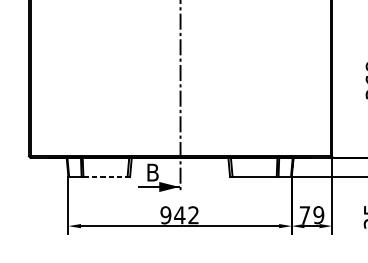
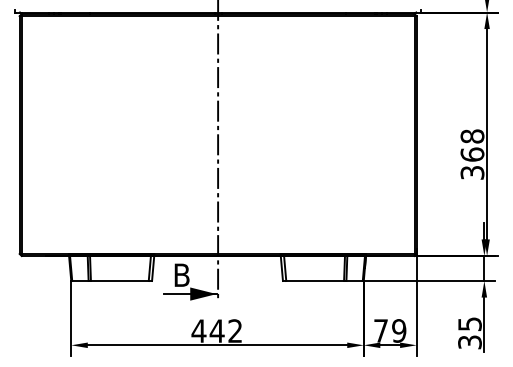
line: (105, 177) -> (119, 281), dashed -> solid
text: (165, 215) -> (198, 331), 942 -> 442

